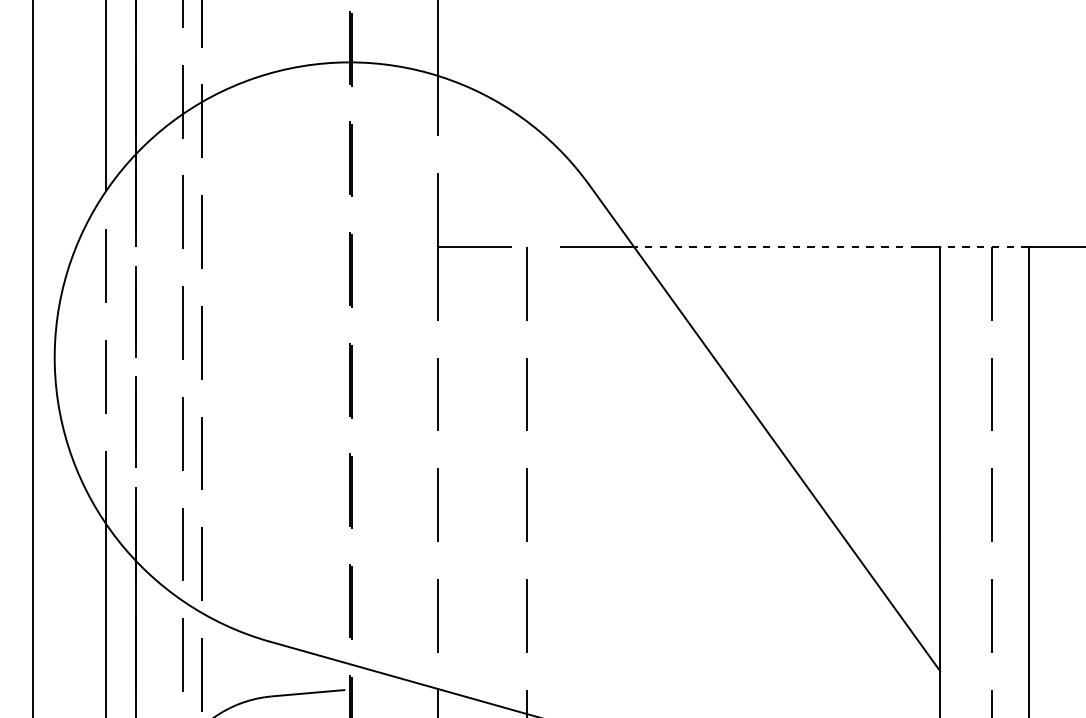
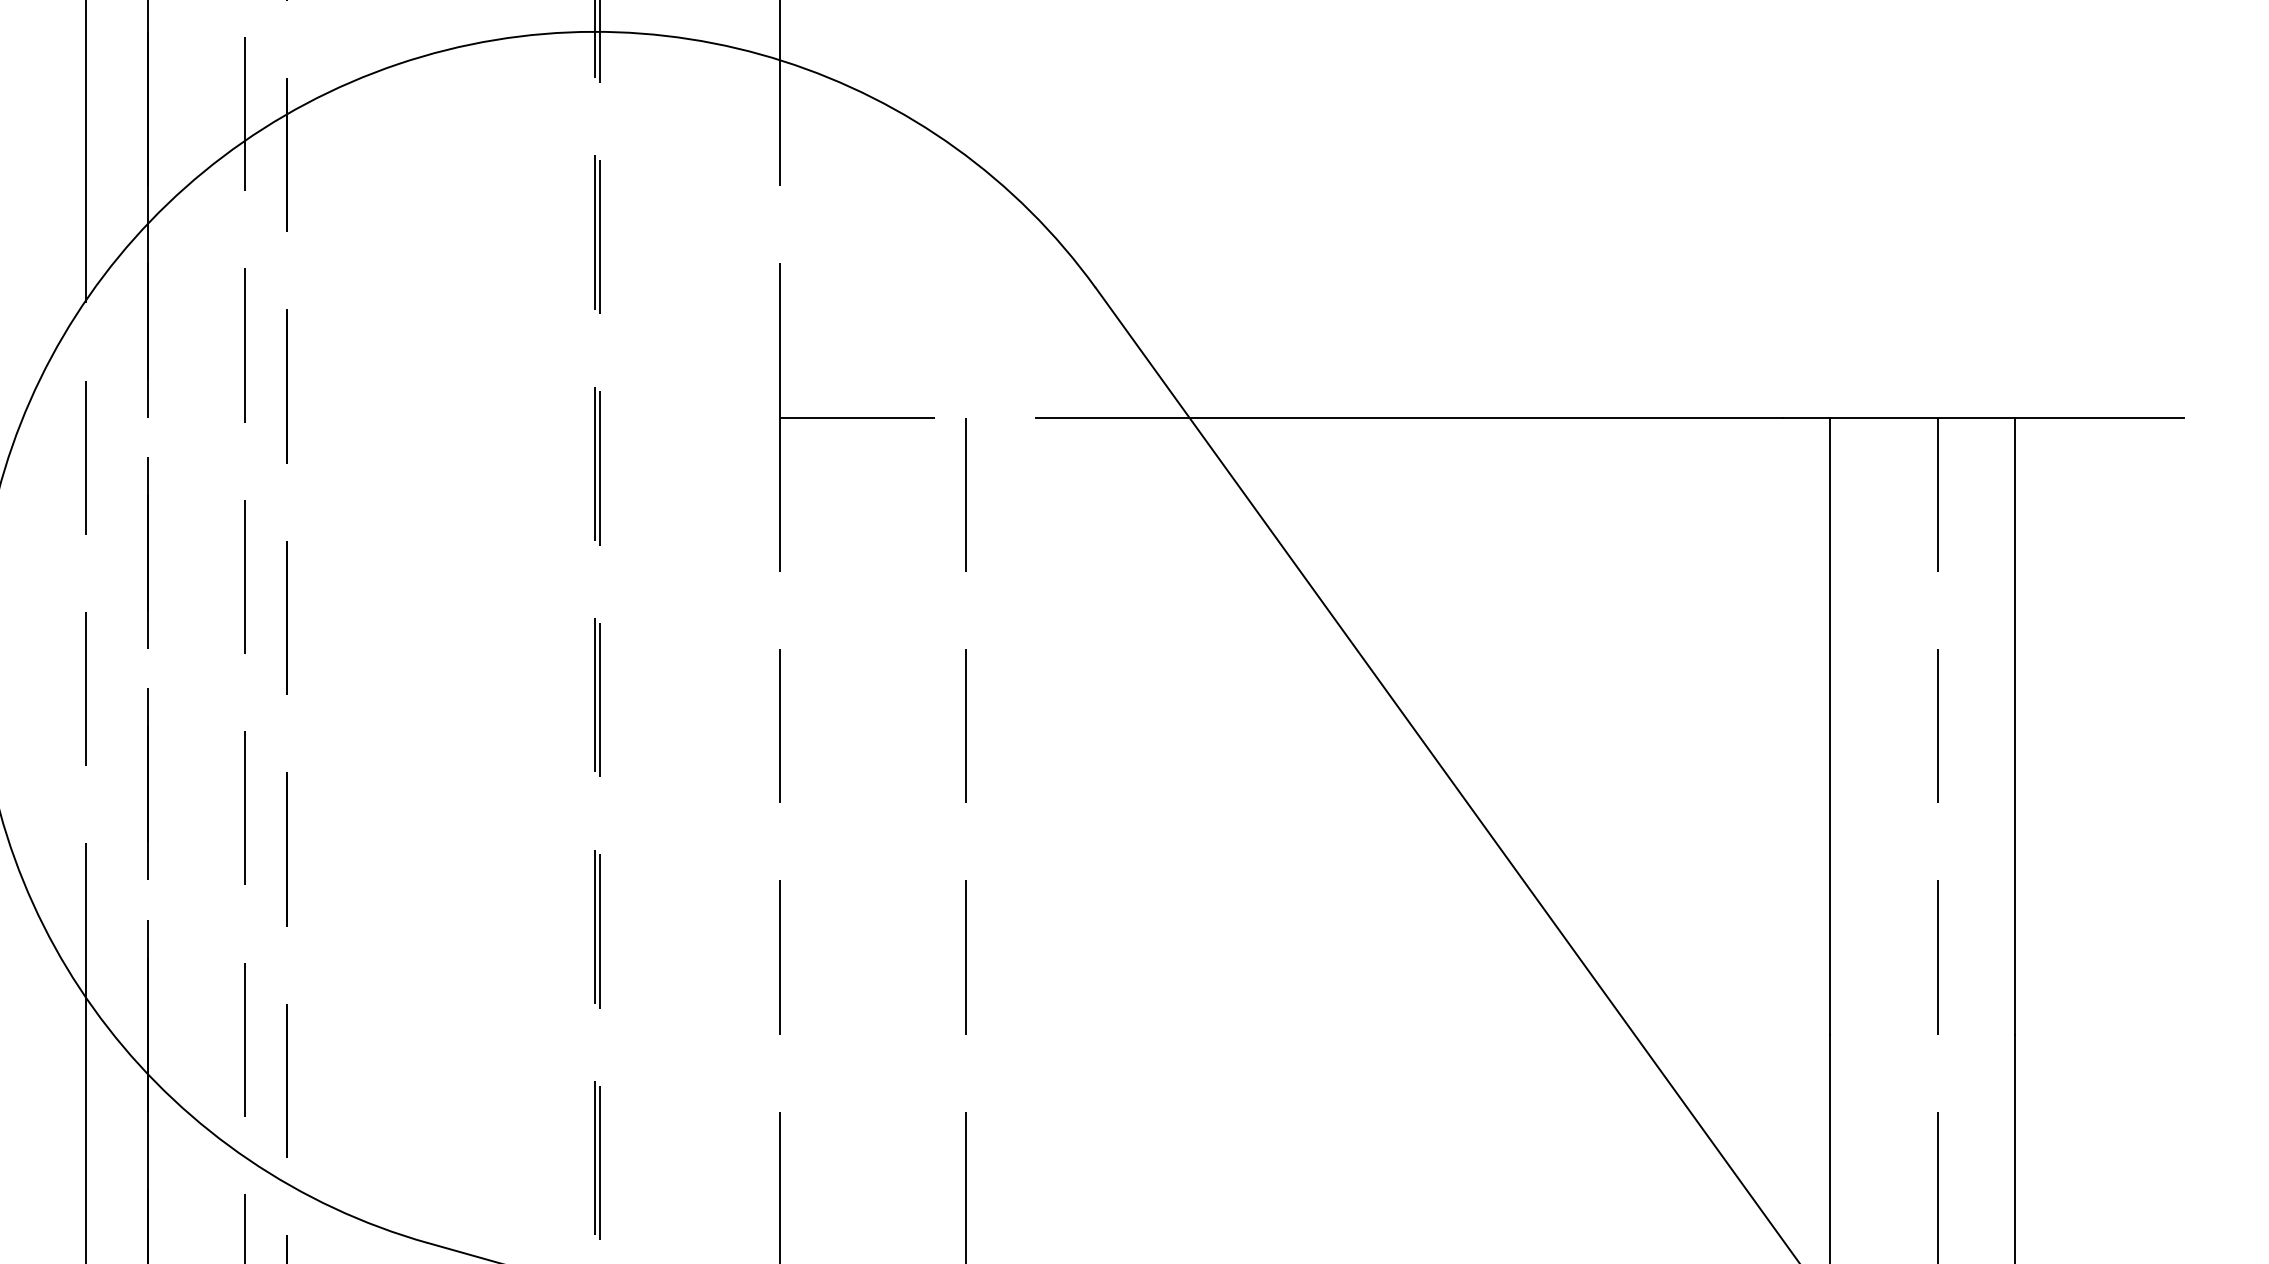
line: (775, 246) -> (1485, 416), dashed -> solid
line: (983, 246) -> (1920, 416), dashed -> solid

